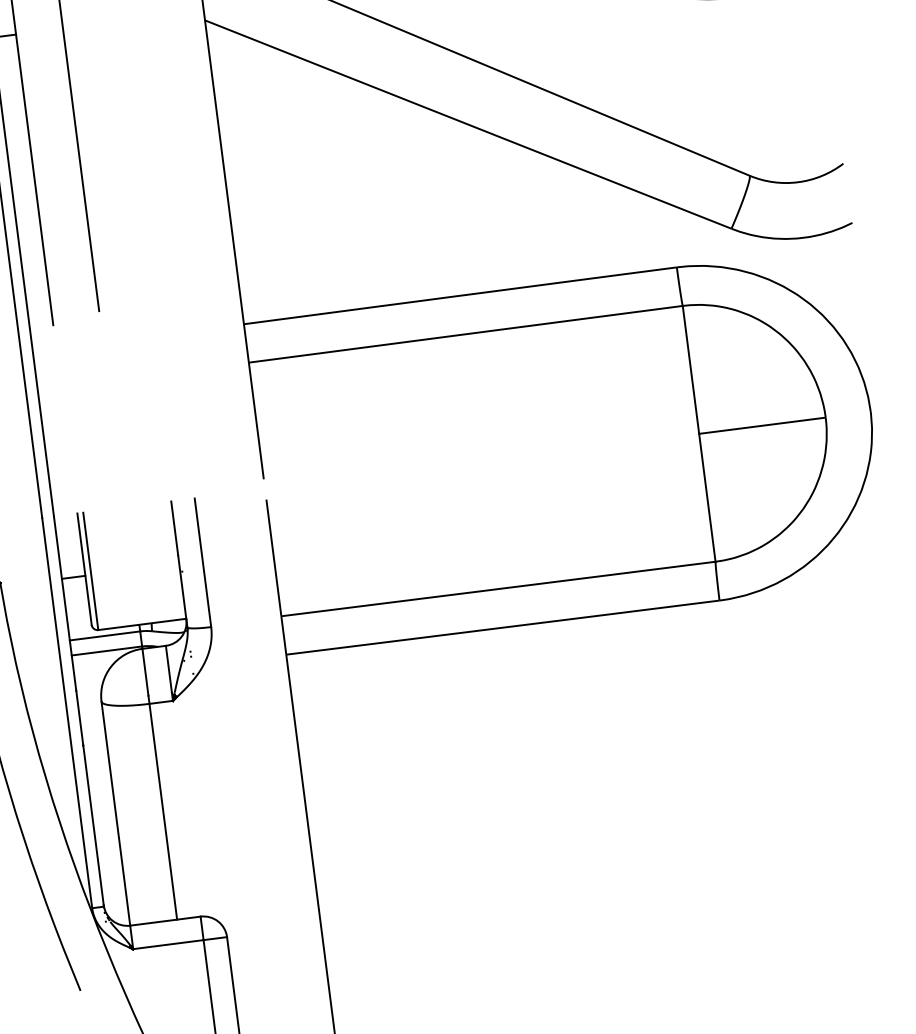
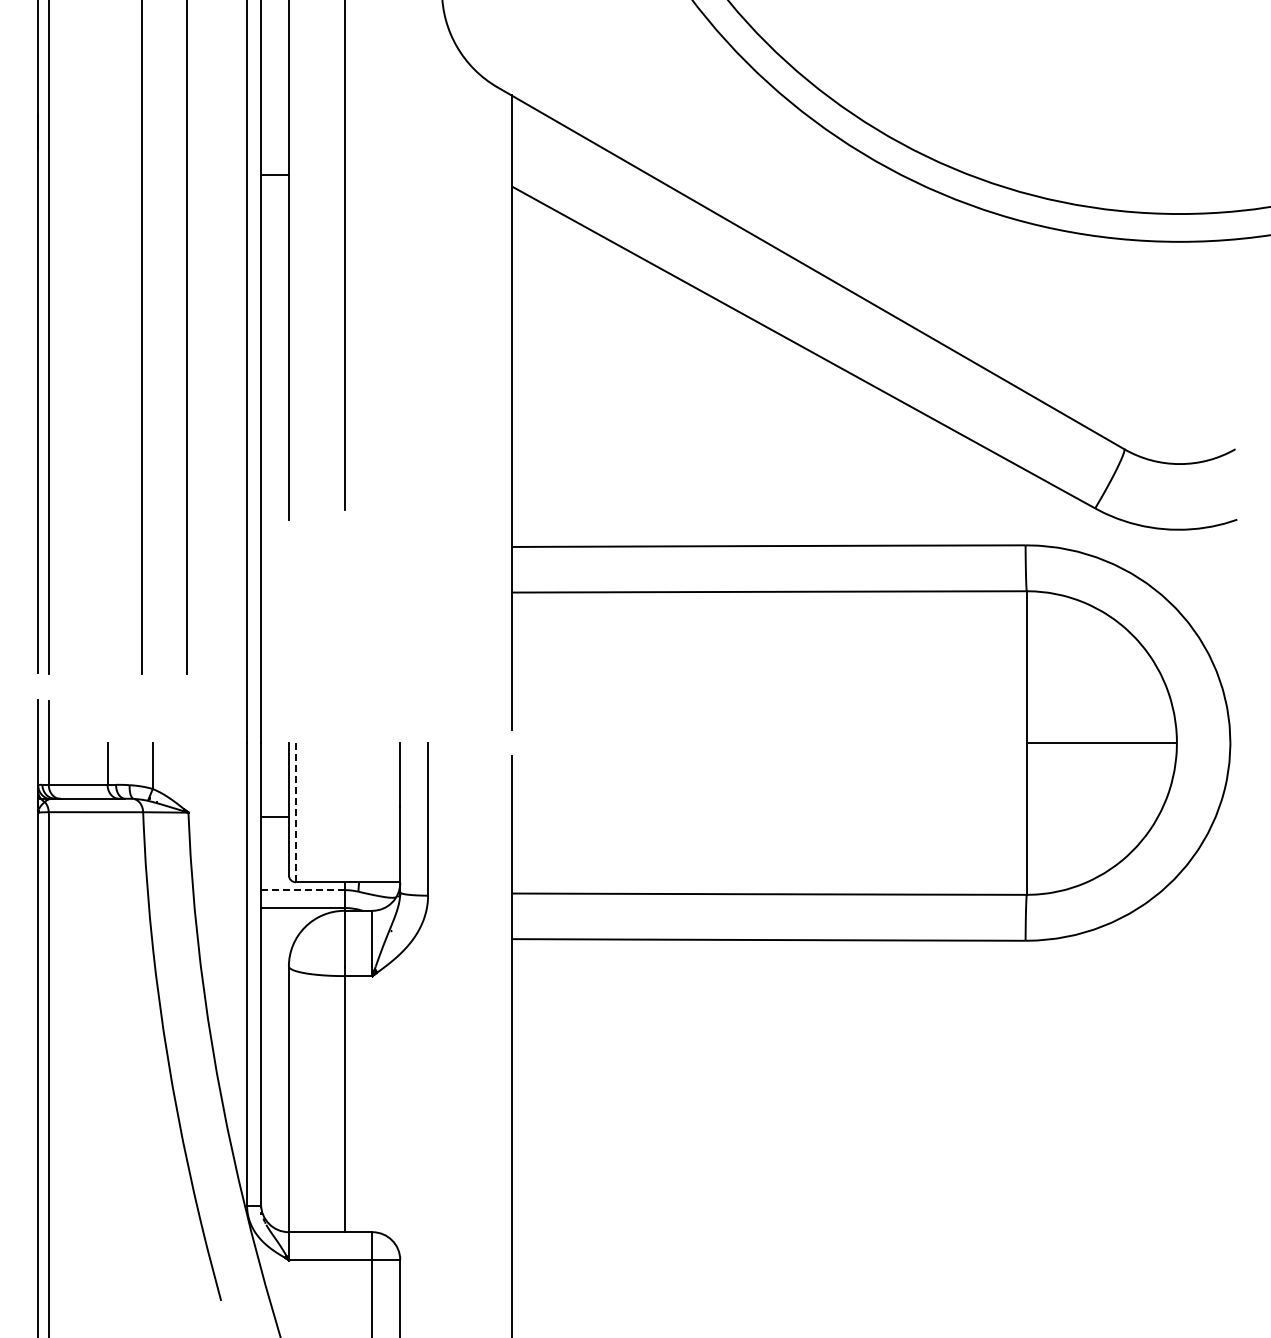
line: (90, 571) -> (295, 812), solid -> dashed
line: (104, 636) -> (302, 890), solid -> dashed

